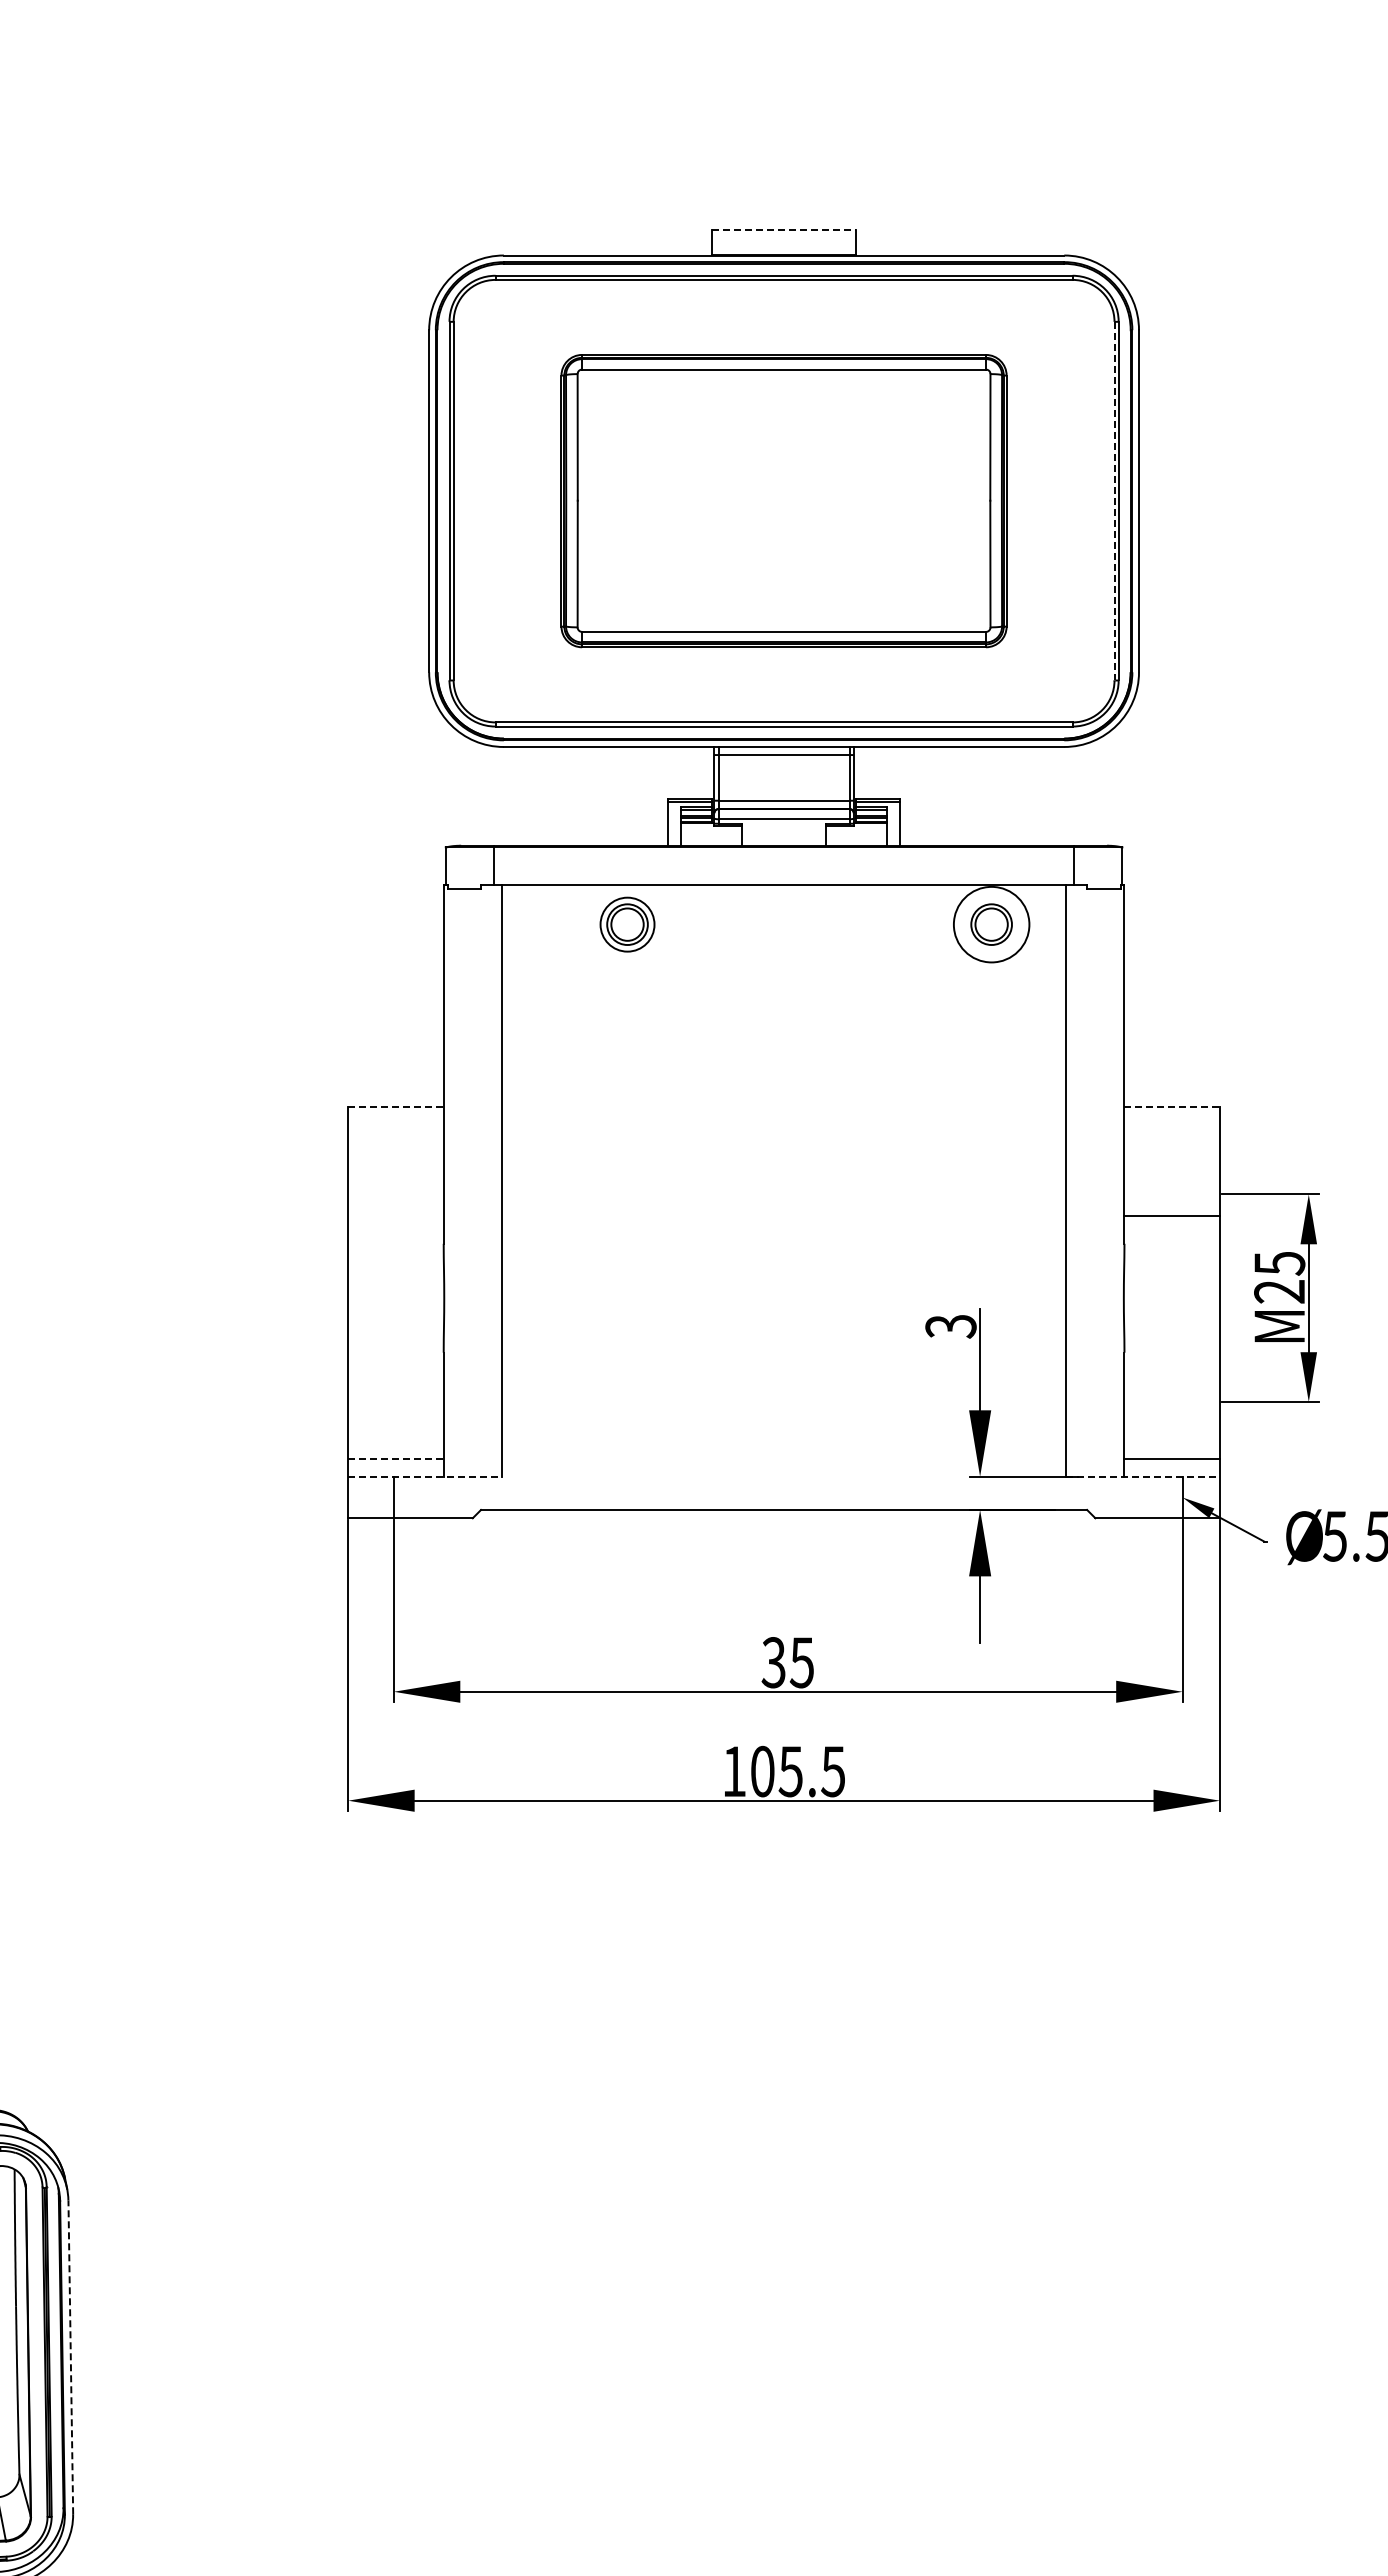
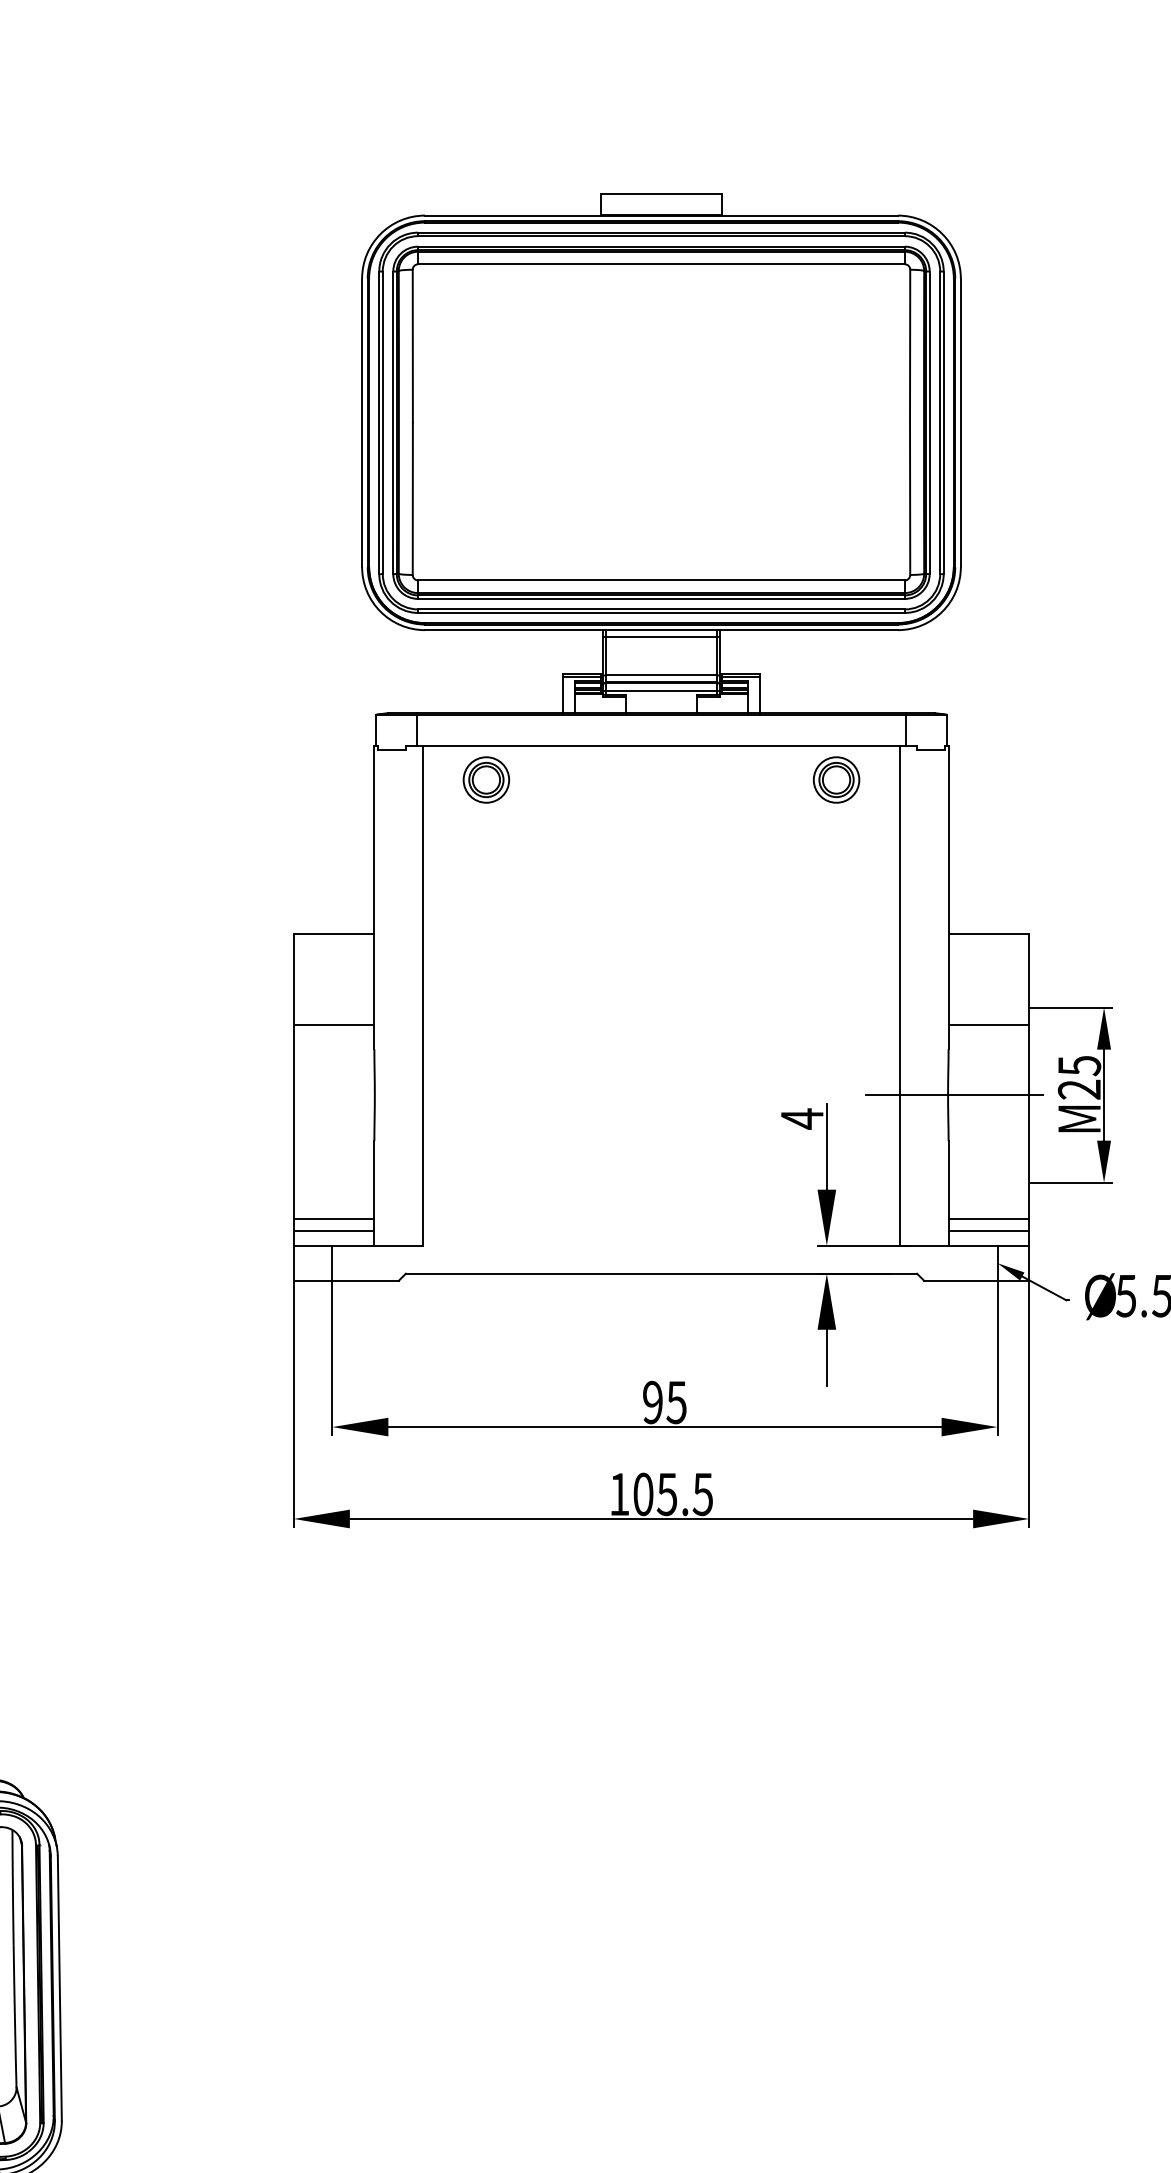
line: (784, 230) -> (661, 194), dashed -> solid
part: (783, 500) -> (660, 422), size x1.43
line: (1114, 501) -> (940, 423), dashed -> solid
part: (627, 924) -> (486, 779), moved
circle: (991, 924) -> (836, 779), size x0.71
line: (395, 1107) -> (333, 934), dashed -> solid
line: (1172, 1107) -> (989, 934), dashed -> solid
line: (395, 1215) -> (333, 1025), added
line: (1131, 1298) -> (954, 1095), added
text: (950, 1326) -> (801, 1118), 3 -> 4
line: (395, 1445) -> (333, 1219), added
line: (1171, 1445) -> (988, 1219), added
line: (395, 1458) -> (333, 1230), dashed -> solid
line: (425, 1476) -> (359, 1245), dashed -> solid
line: (1143, 1476) -> (964, 1245), dashed -> solid
text: (773, 1662) -> (652, 1402), 35 -> 95
line: (70, 2357) -> (59, 1988), dashed -> solid

